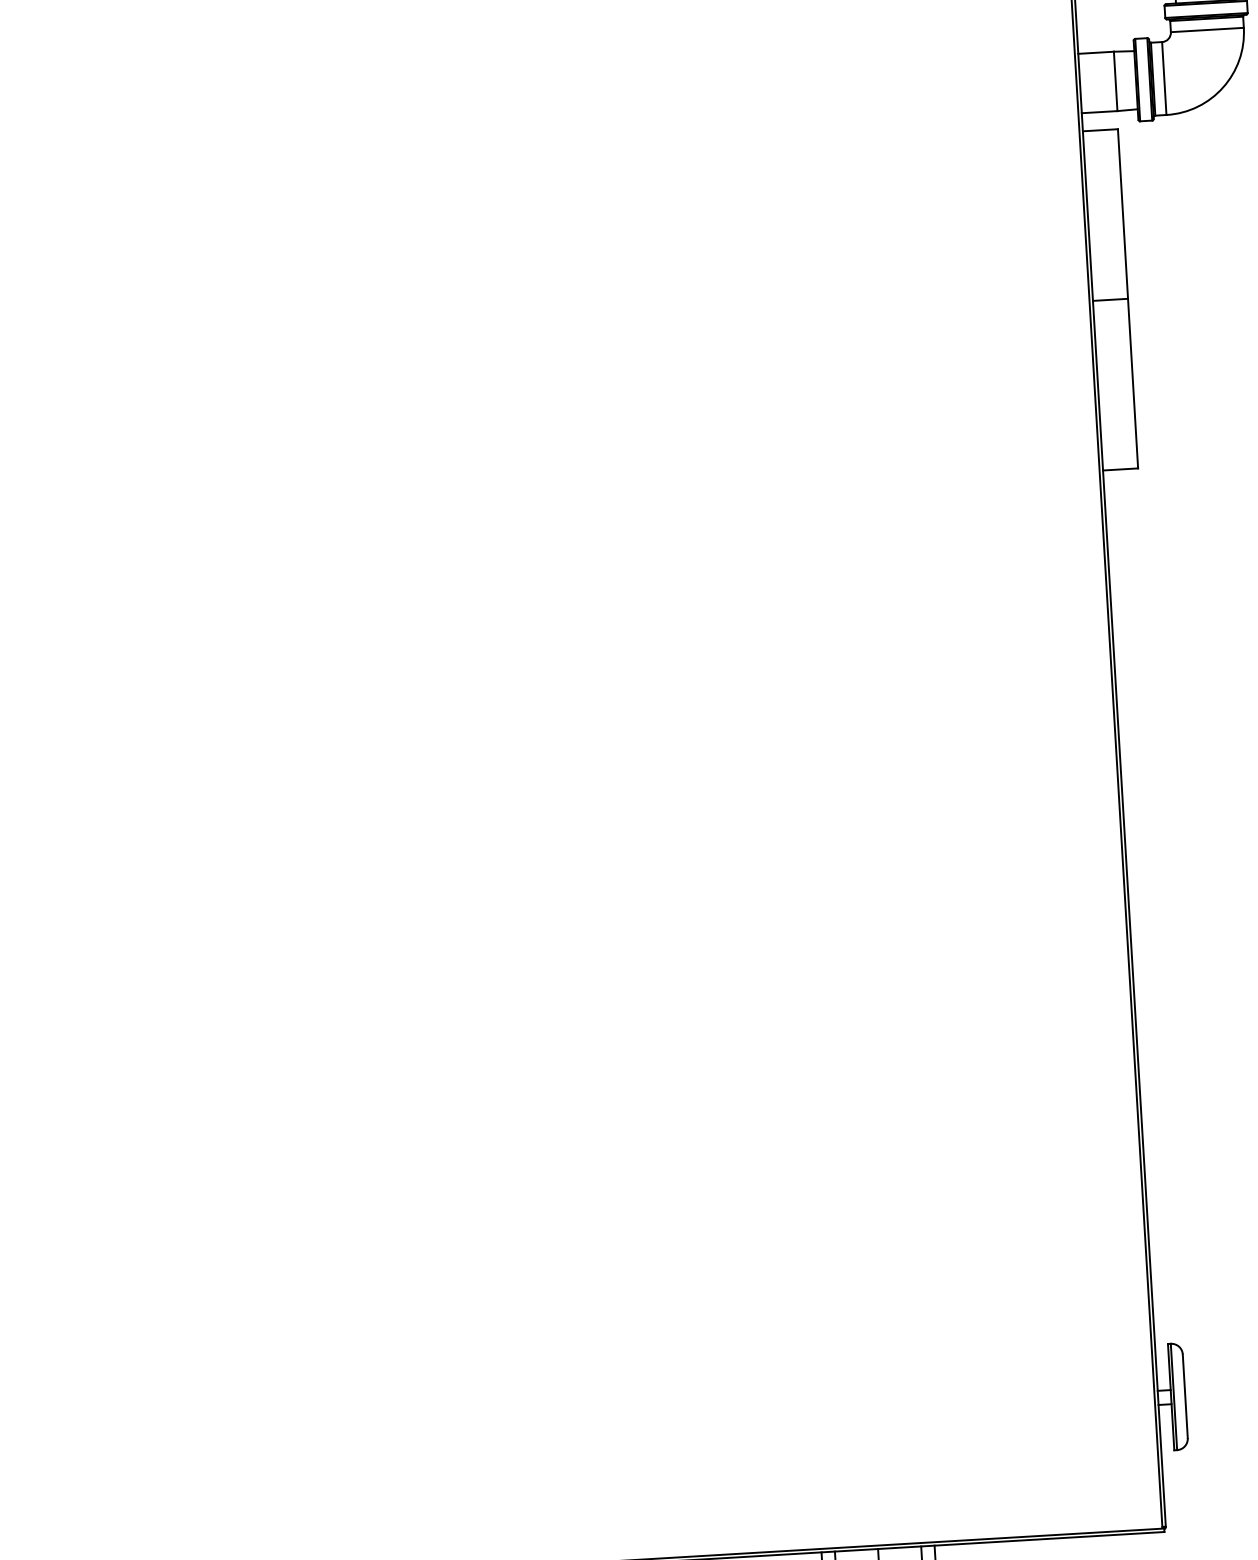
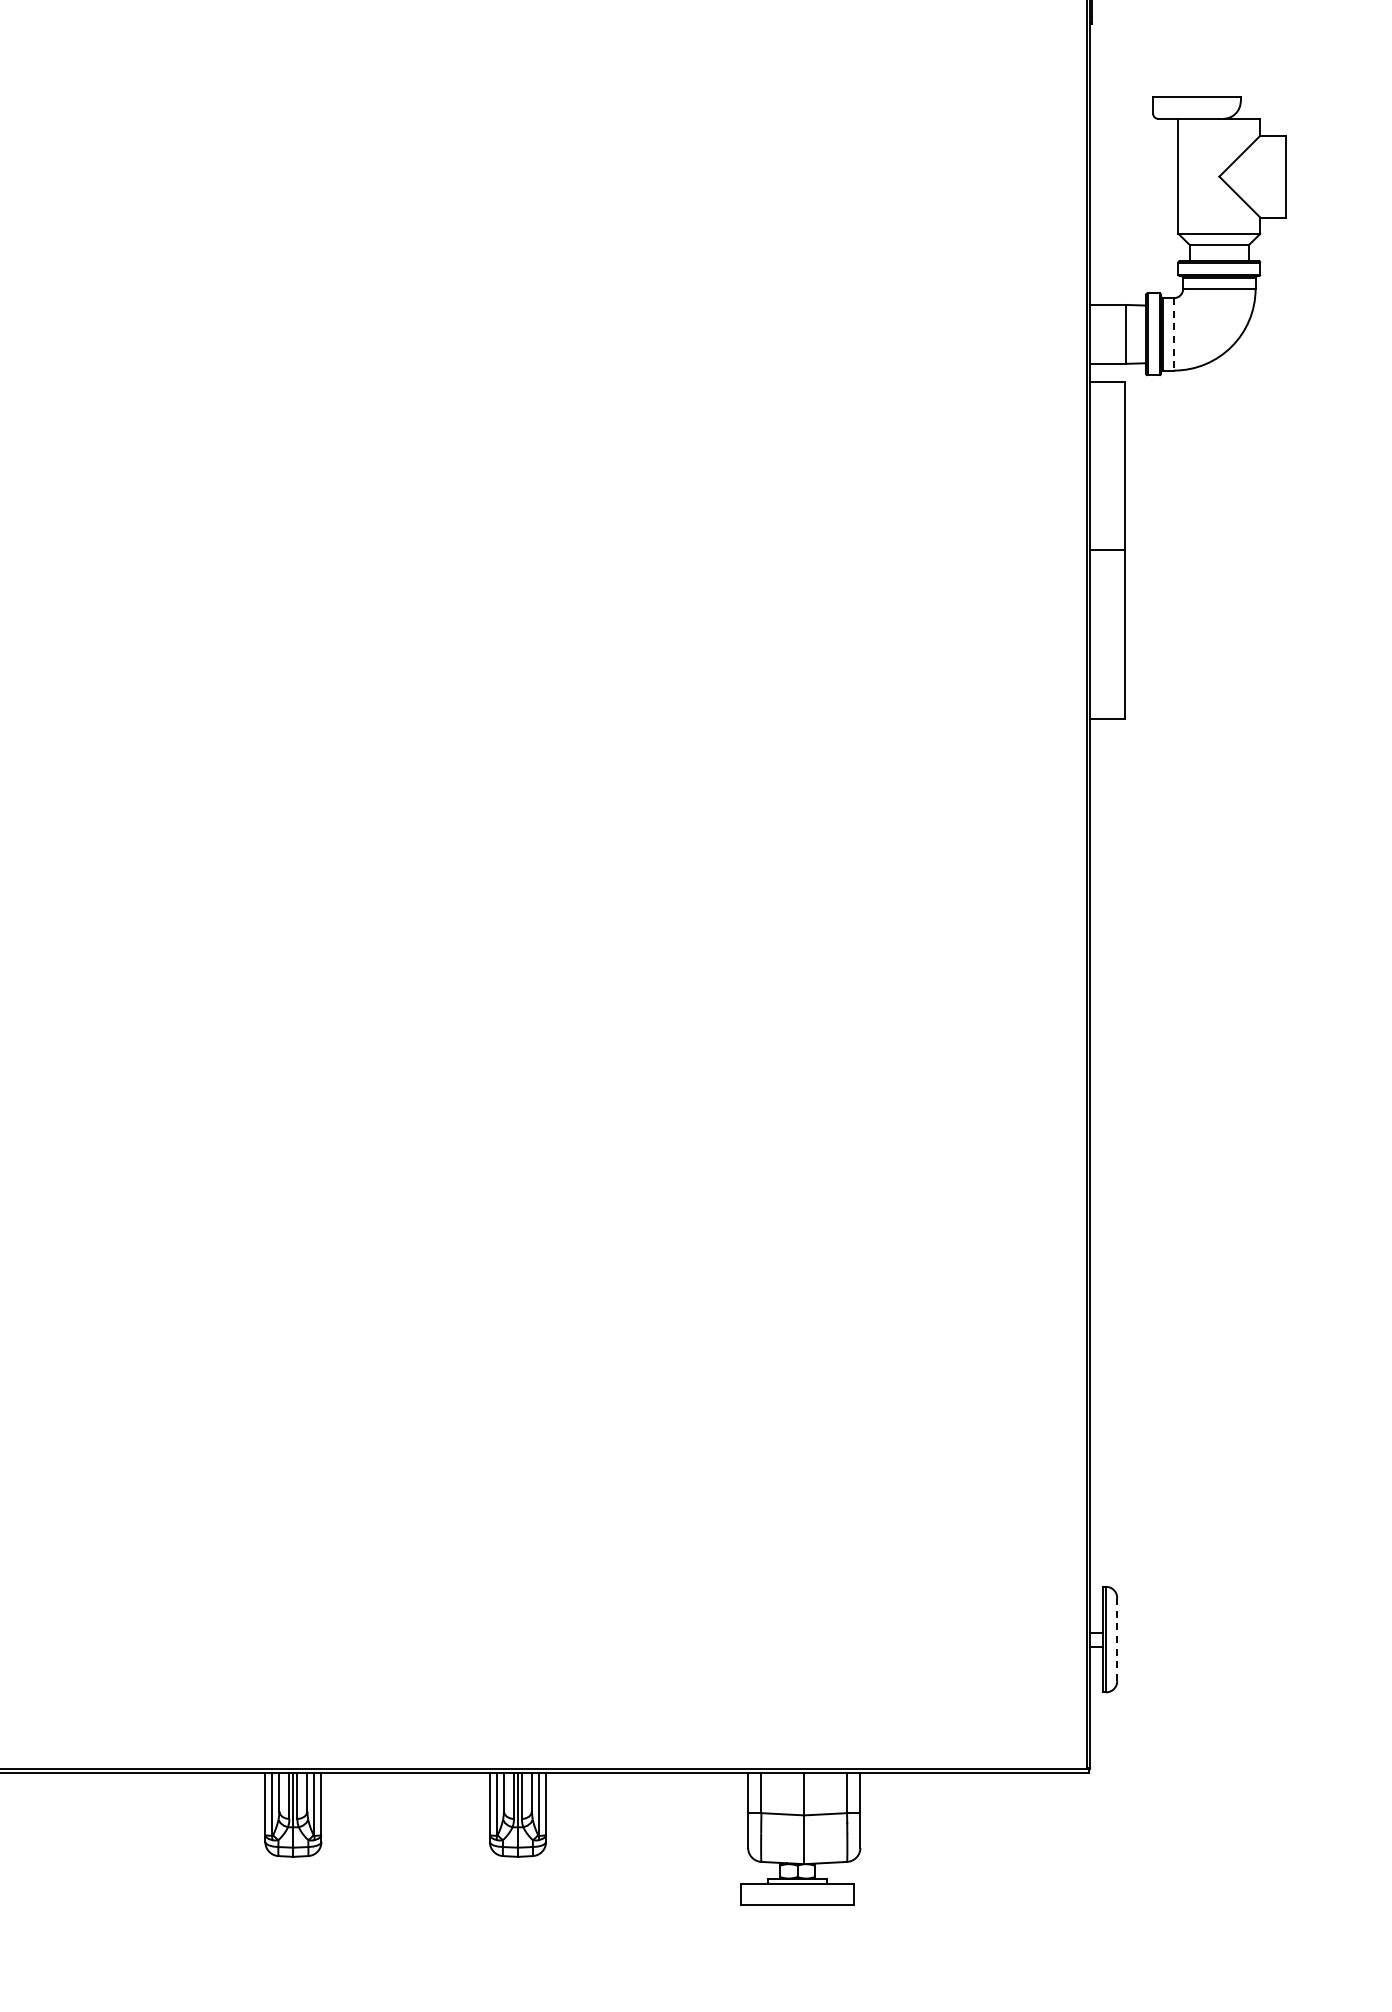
line: (1163, 78) -> (1173, 334), solid -> dashed
line: (1185, 1396) -> (1117, 1639), solid -> dashed

